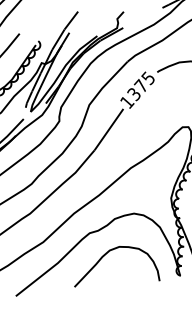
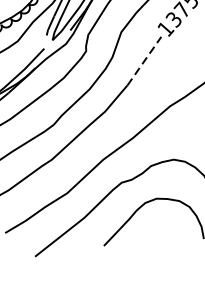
line: (109, 129) -> (144, 60), solid -> dashed

